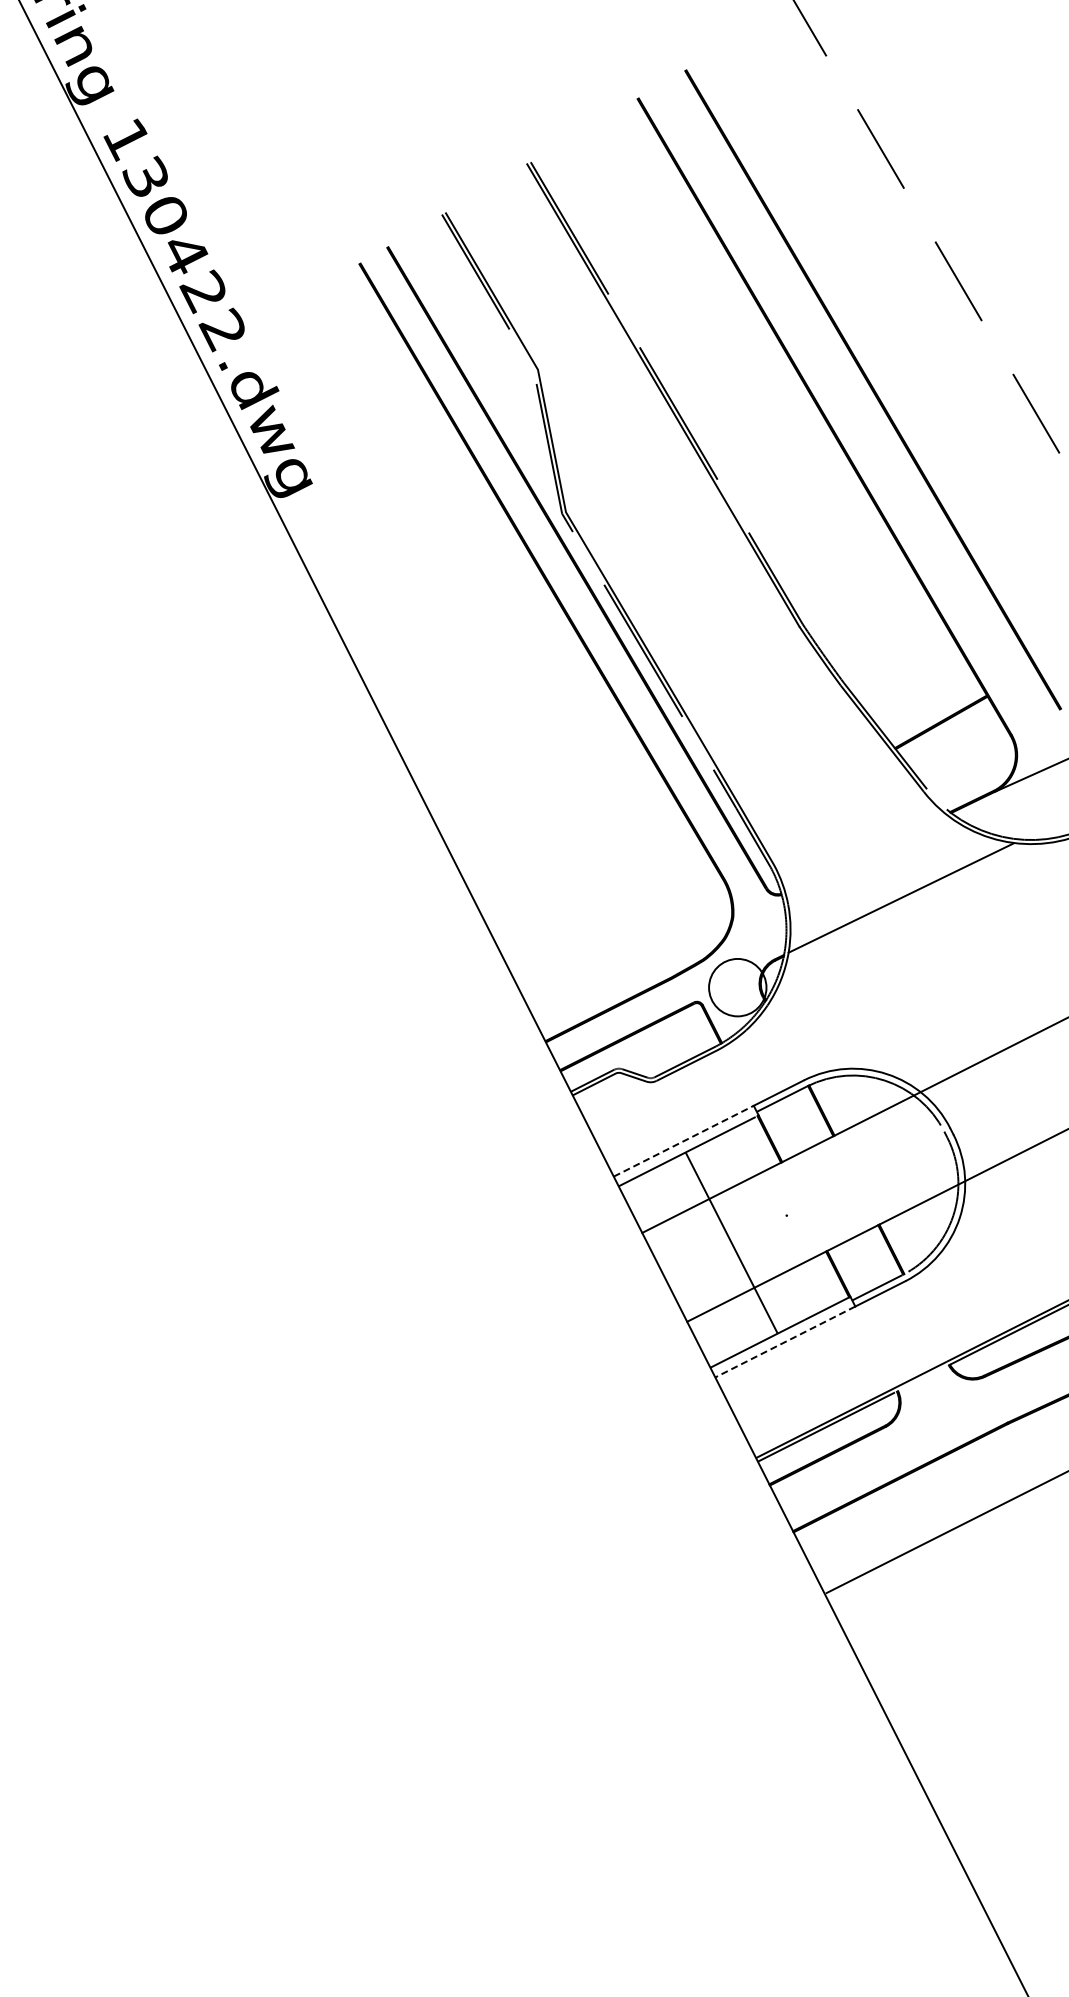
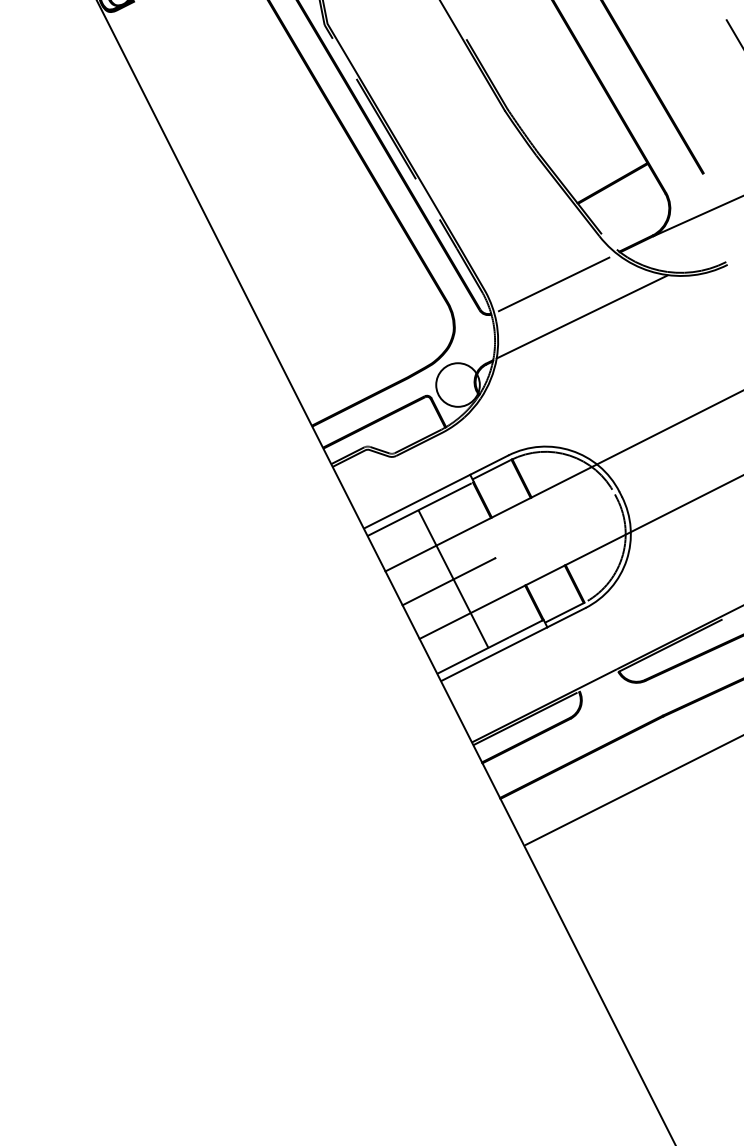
line: (863, 854) -> (553, 283), added
line: (684, 1140) -> (417, 501), dashed -> solid
line: (725, 1246) -> (448, 581), added
line: (784, 1342) -> (493, 654), dashed -> solid

